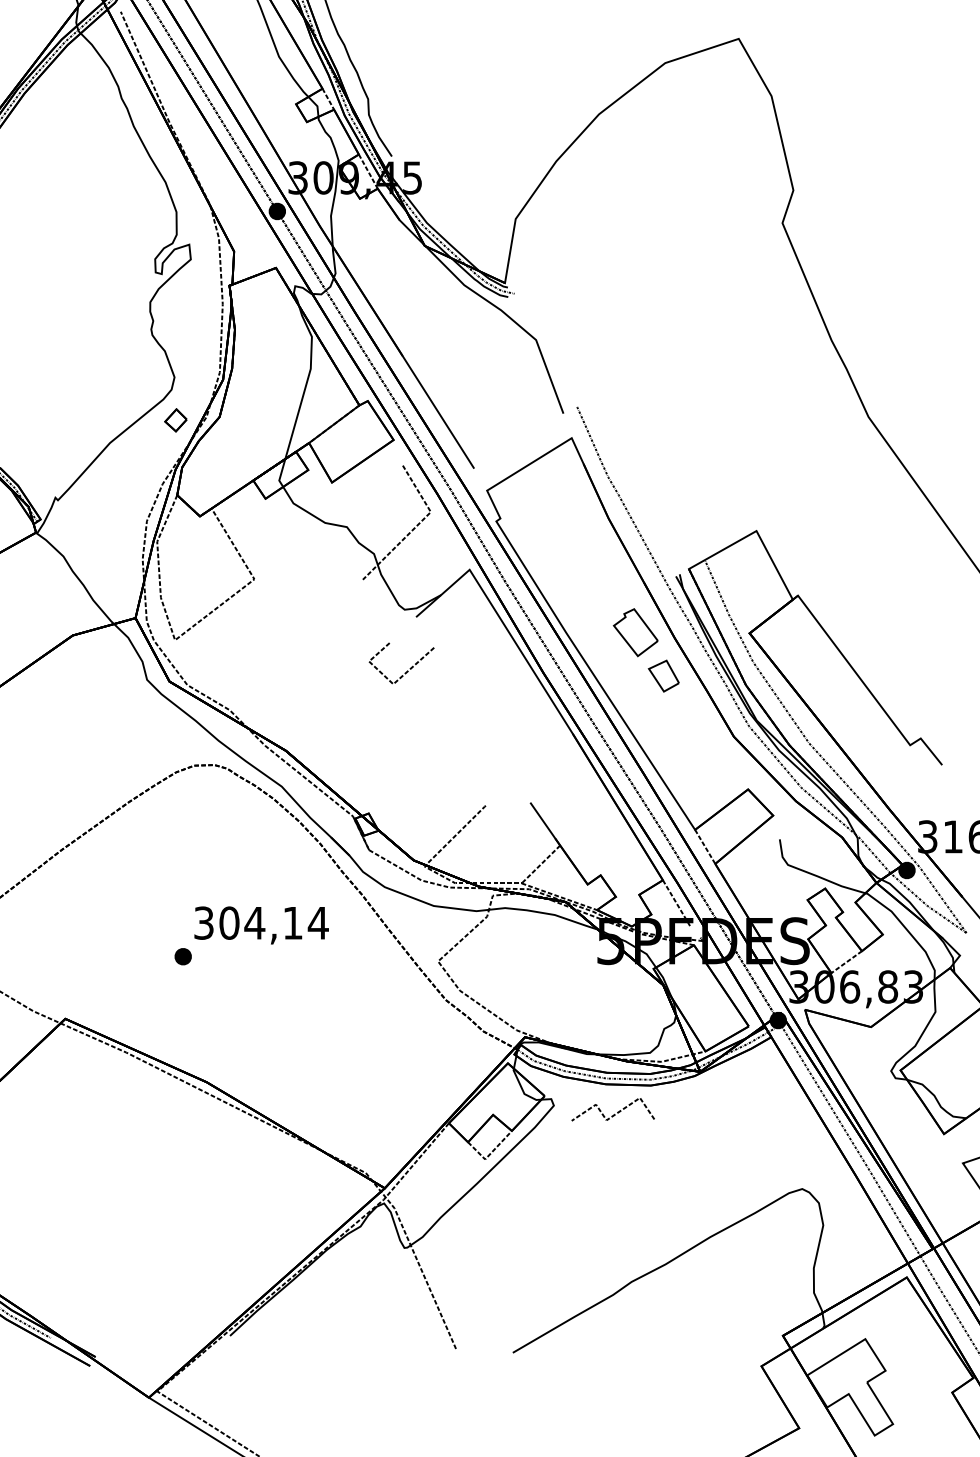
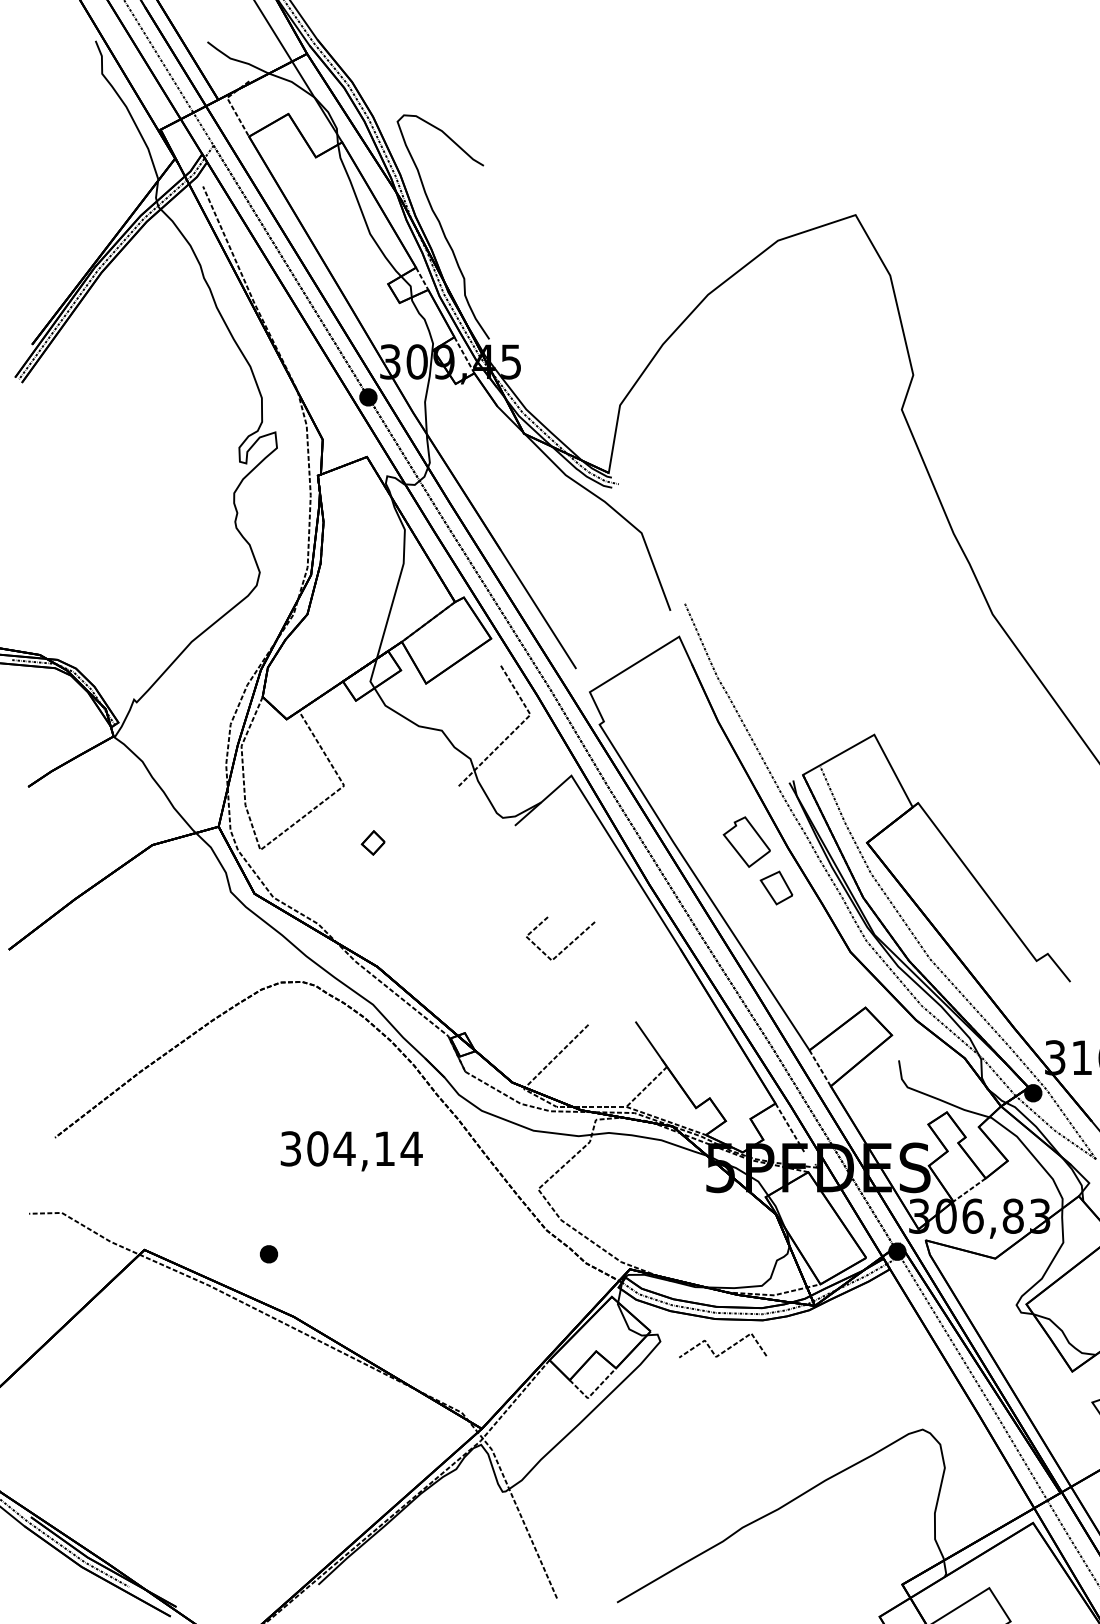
part: (175, 419) -> (372, 842), moved
line: (407, 670) -> (566, 946), moved
part: (183, 956) -> (269, 1254), moved

